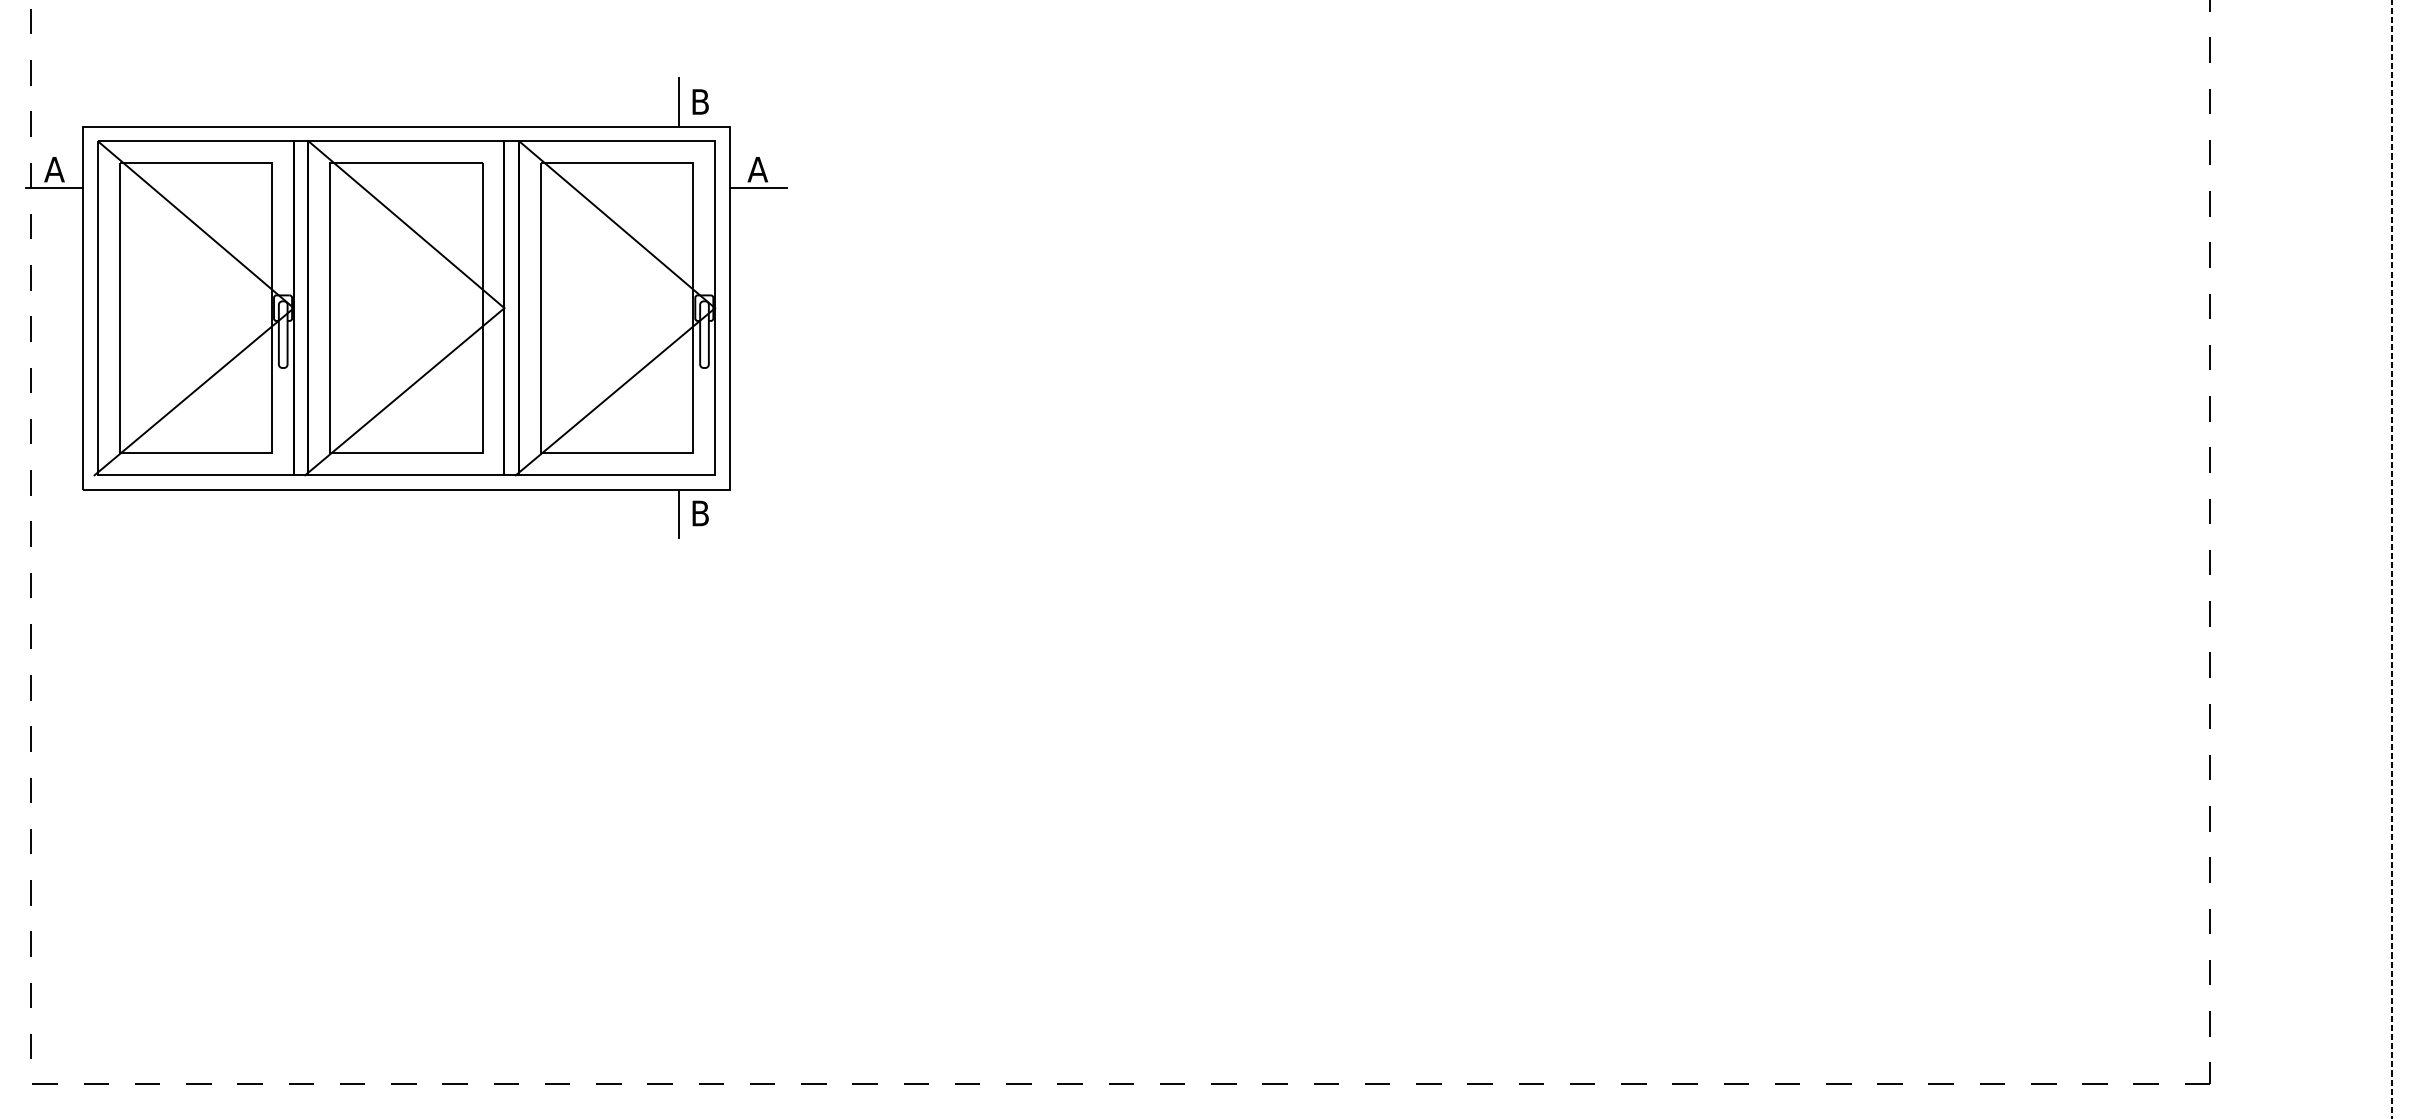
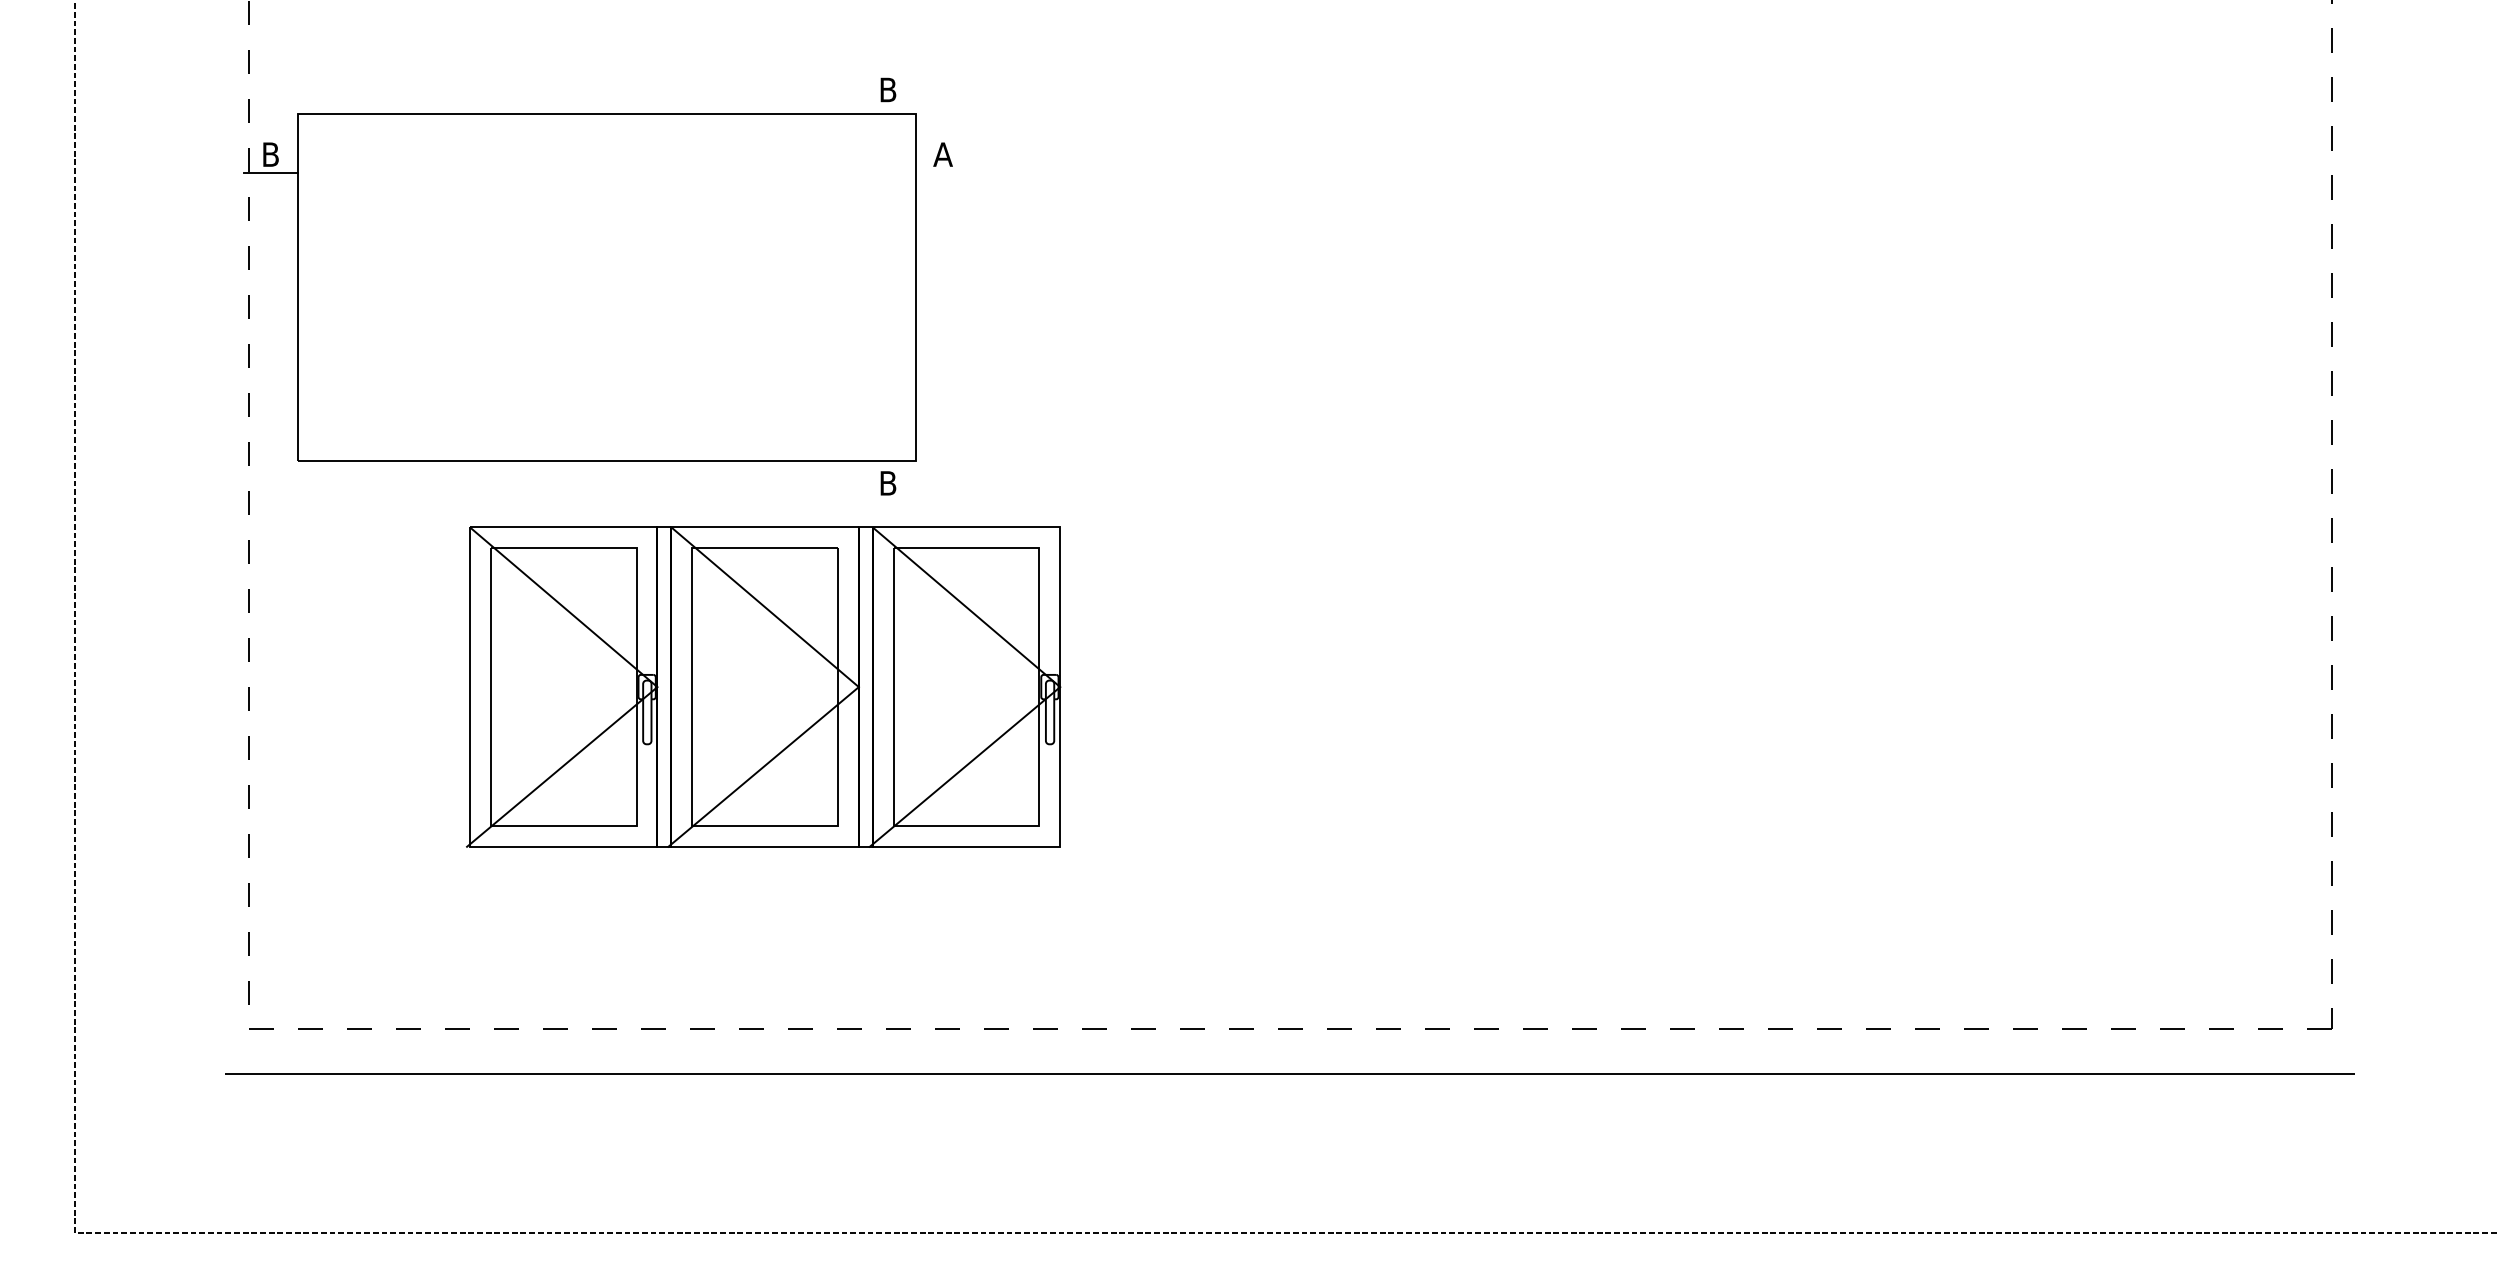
line: (679, 102) -> (868, 90), removed
text: (54, 169) -> (270, 154), A -> B
line: (758, 188) -> (943, 172), removed
part: (404, 307) -> (763, 686), moved
line: (679, 513) -> (868, 483), removed

